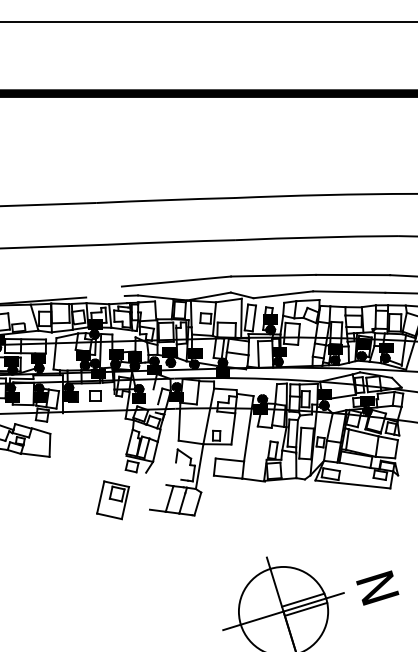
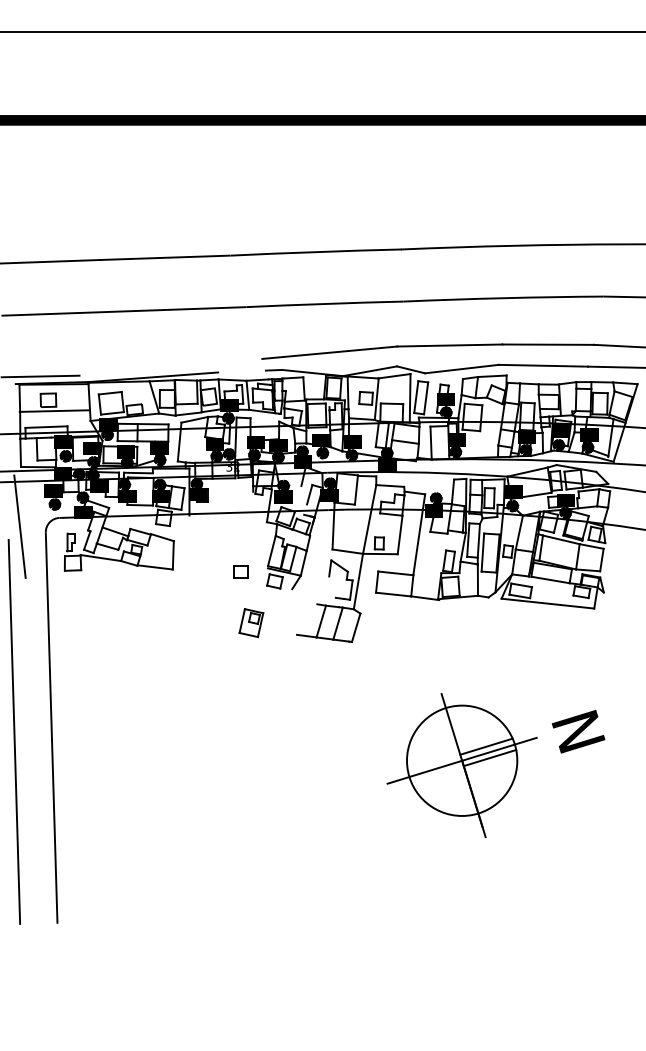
fill: (98, 373) -> (233, 466), removed
part: (95, 395) -> (240, 571), moved
part: (113, 499) -> (251, 622), size x0.6

